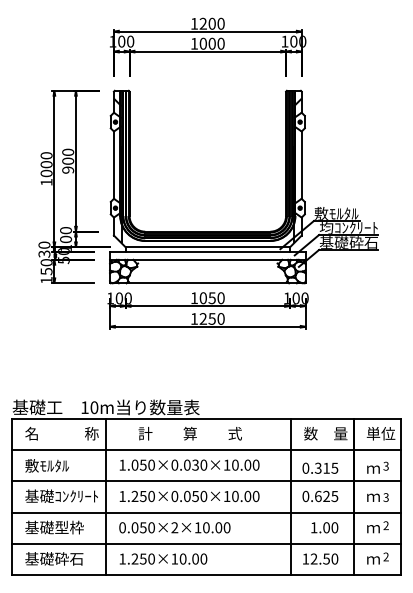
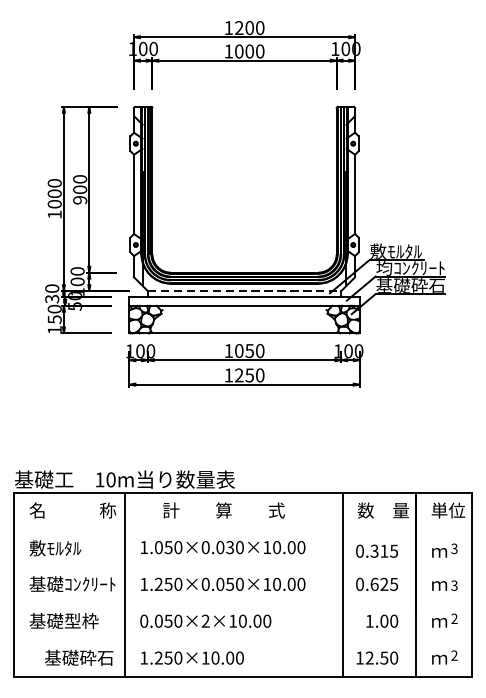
line: (208, 247) -> (245, 291), solid -> dashed
line: (206, 450) -> (243, 530), removed
line: (206, 481) -> (243, 566), removed
line: (206, 512) -> (243, 603), removed
line: (206, 543) -> (243, 639), removed
text: (54, 558) -> (79, 657), moved

